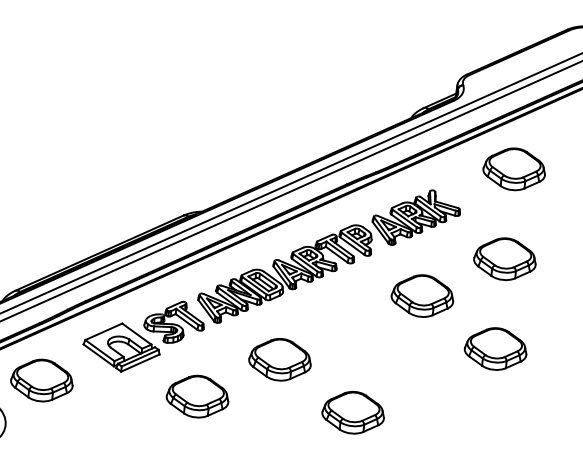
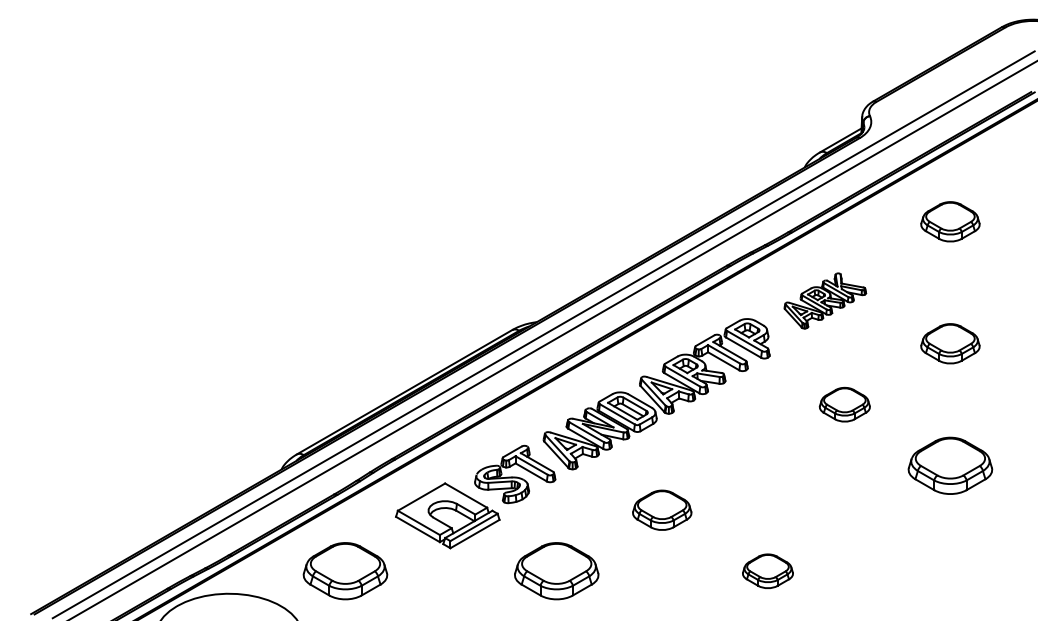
part: (514, 169) -> (950, 221), size x0.7
part: (416, 217) -> (825, 300), size x0.7
part: (505, 258) -> (950, 343), size x0.7
part: (422, 295) -> (844, 404), size x0.6
part: (279, 359) -> (661, 510), size x0.7
part: (353, 412) -> (767, 571), size x0.6

